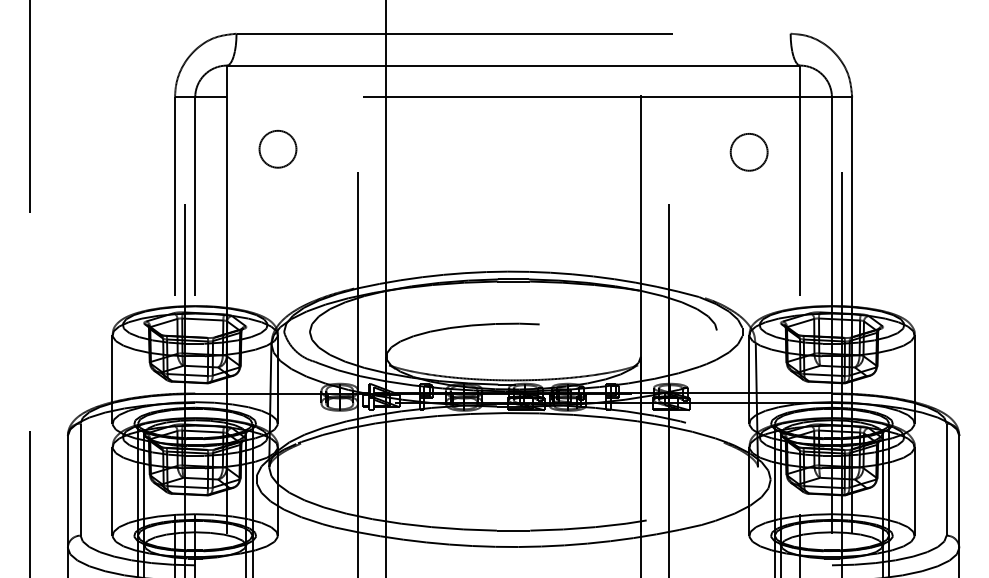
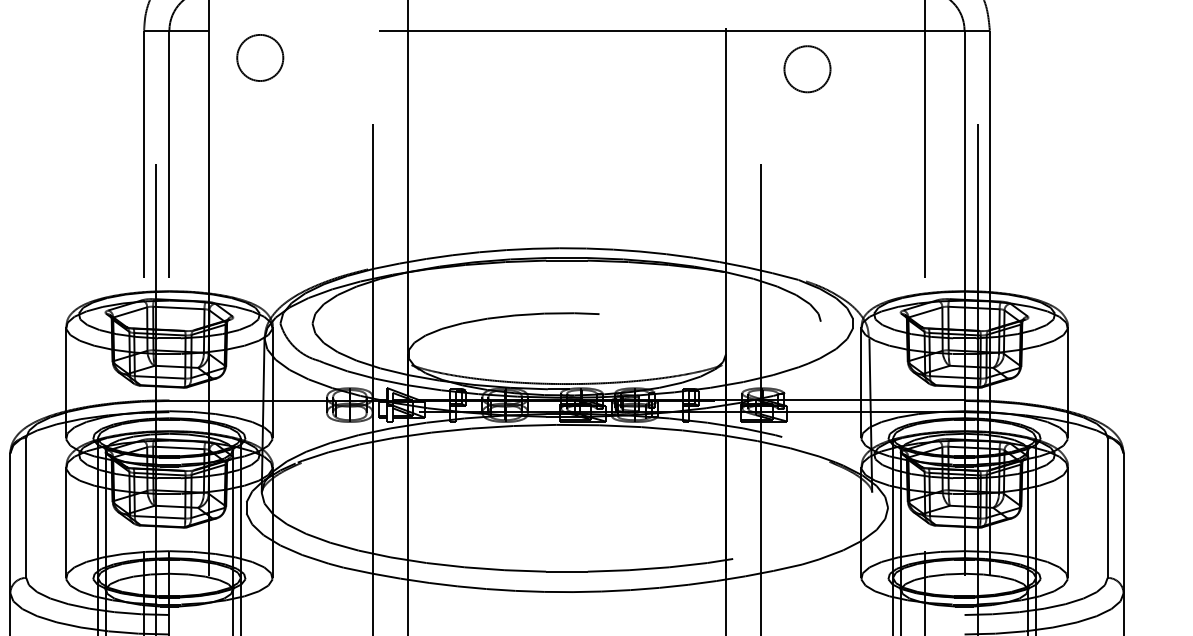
circle: (277, 148) -> (259, 57), moved
circle: (748, 152) -> (806, 69), moved

